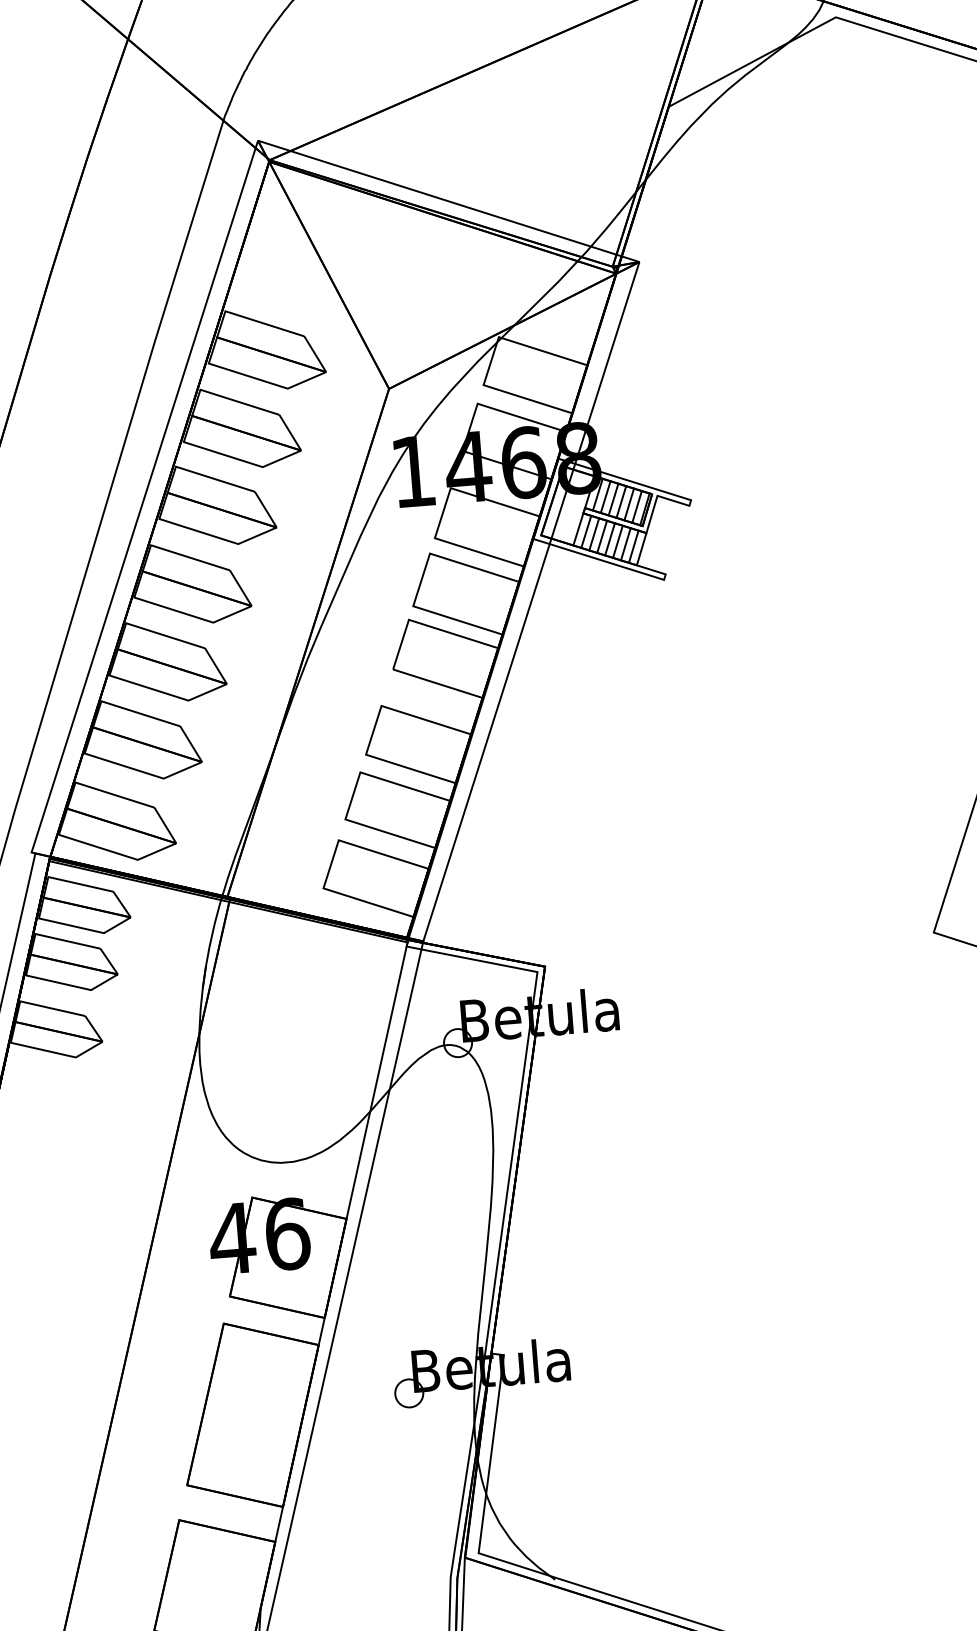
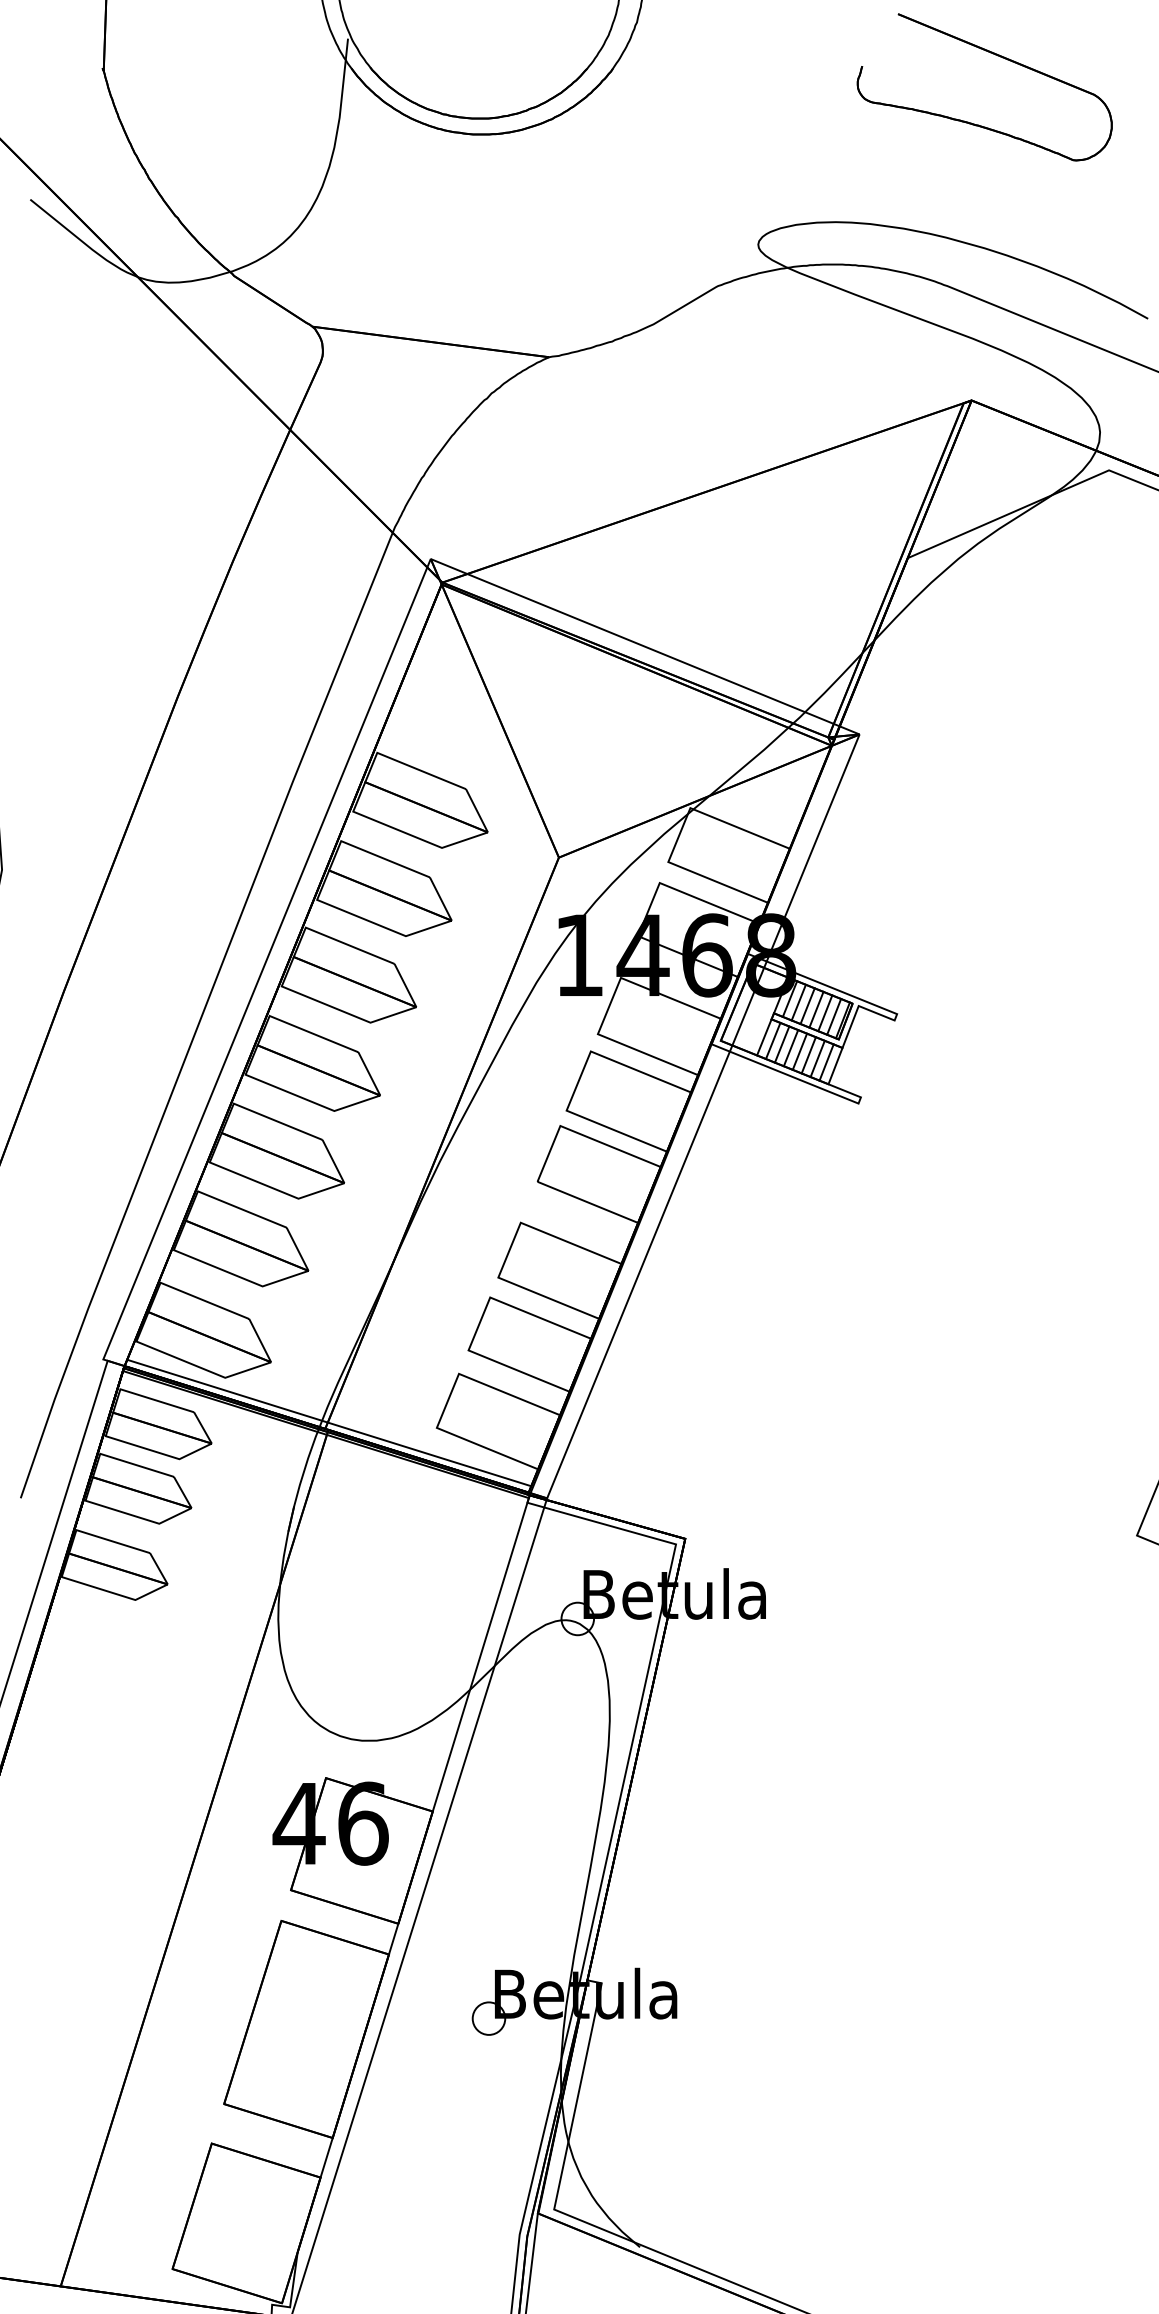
line: (230, 891) -> (329, 1422), added

